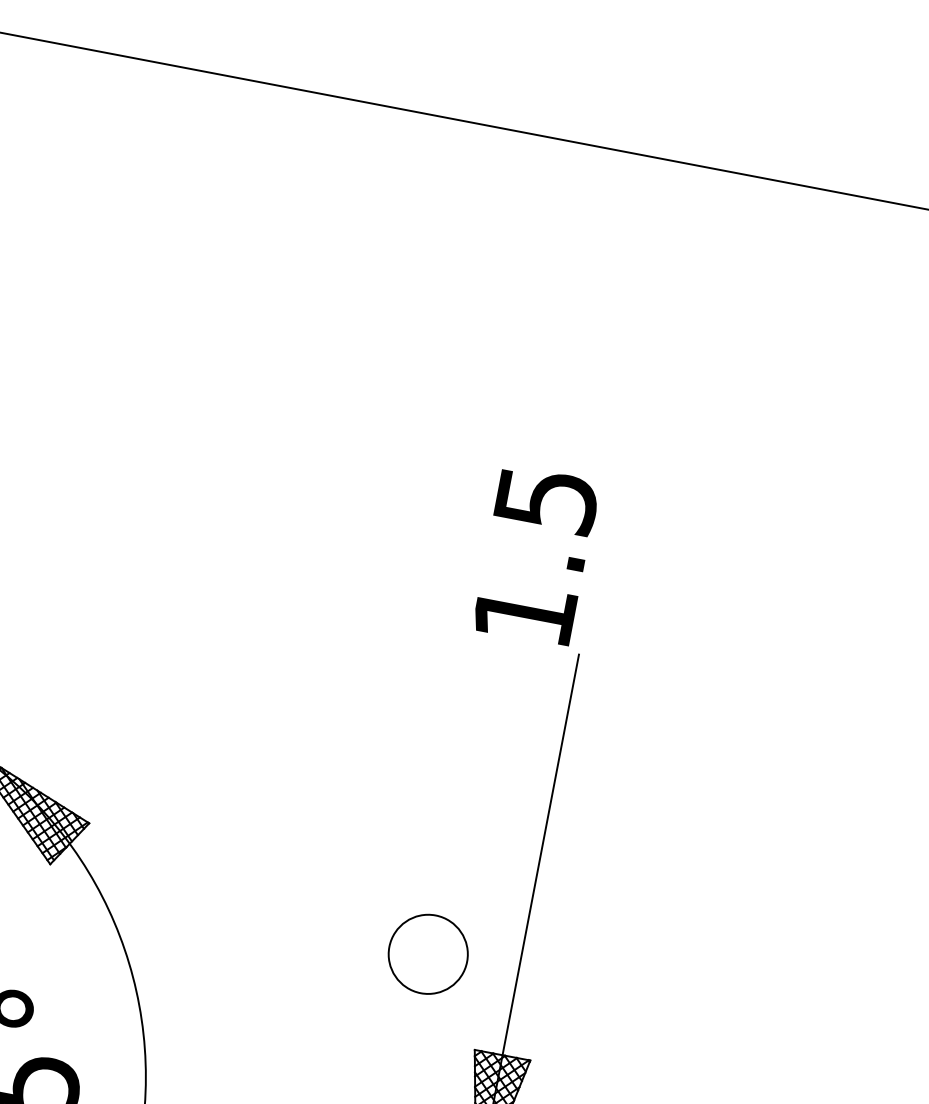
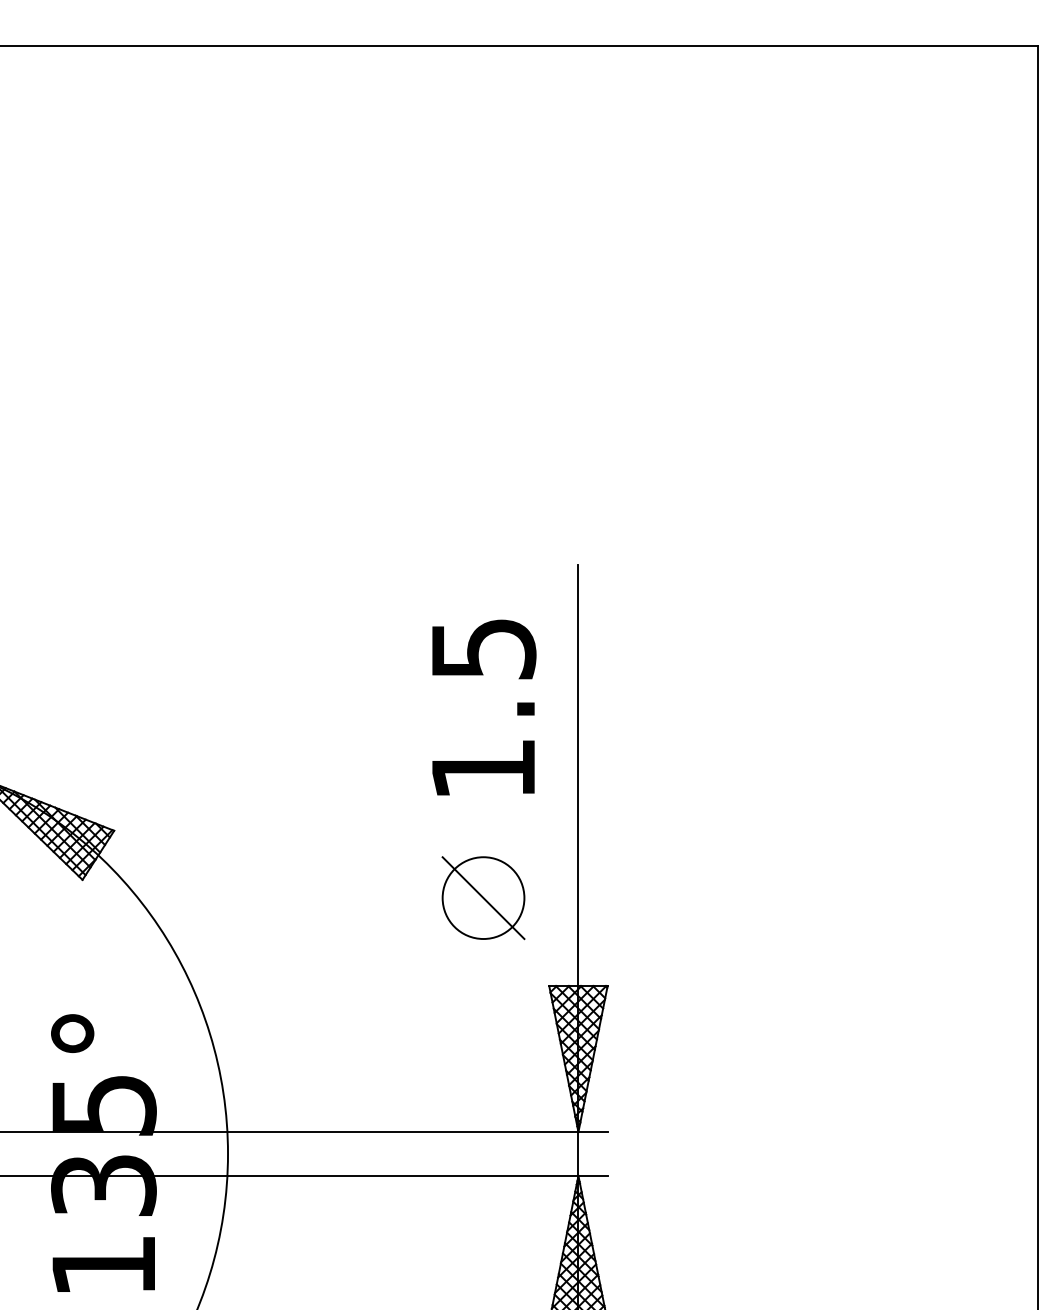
text: (536, 555) -> (484, 707), moved
line: (428, 954) -> (483, 898), added

